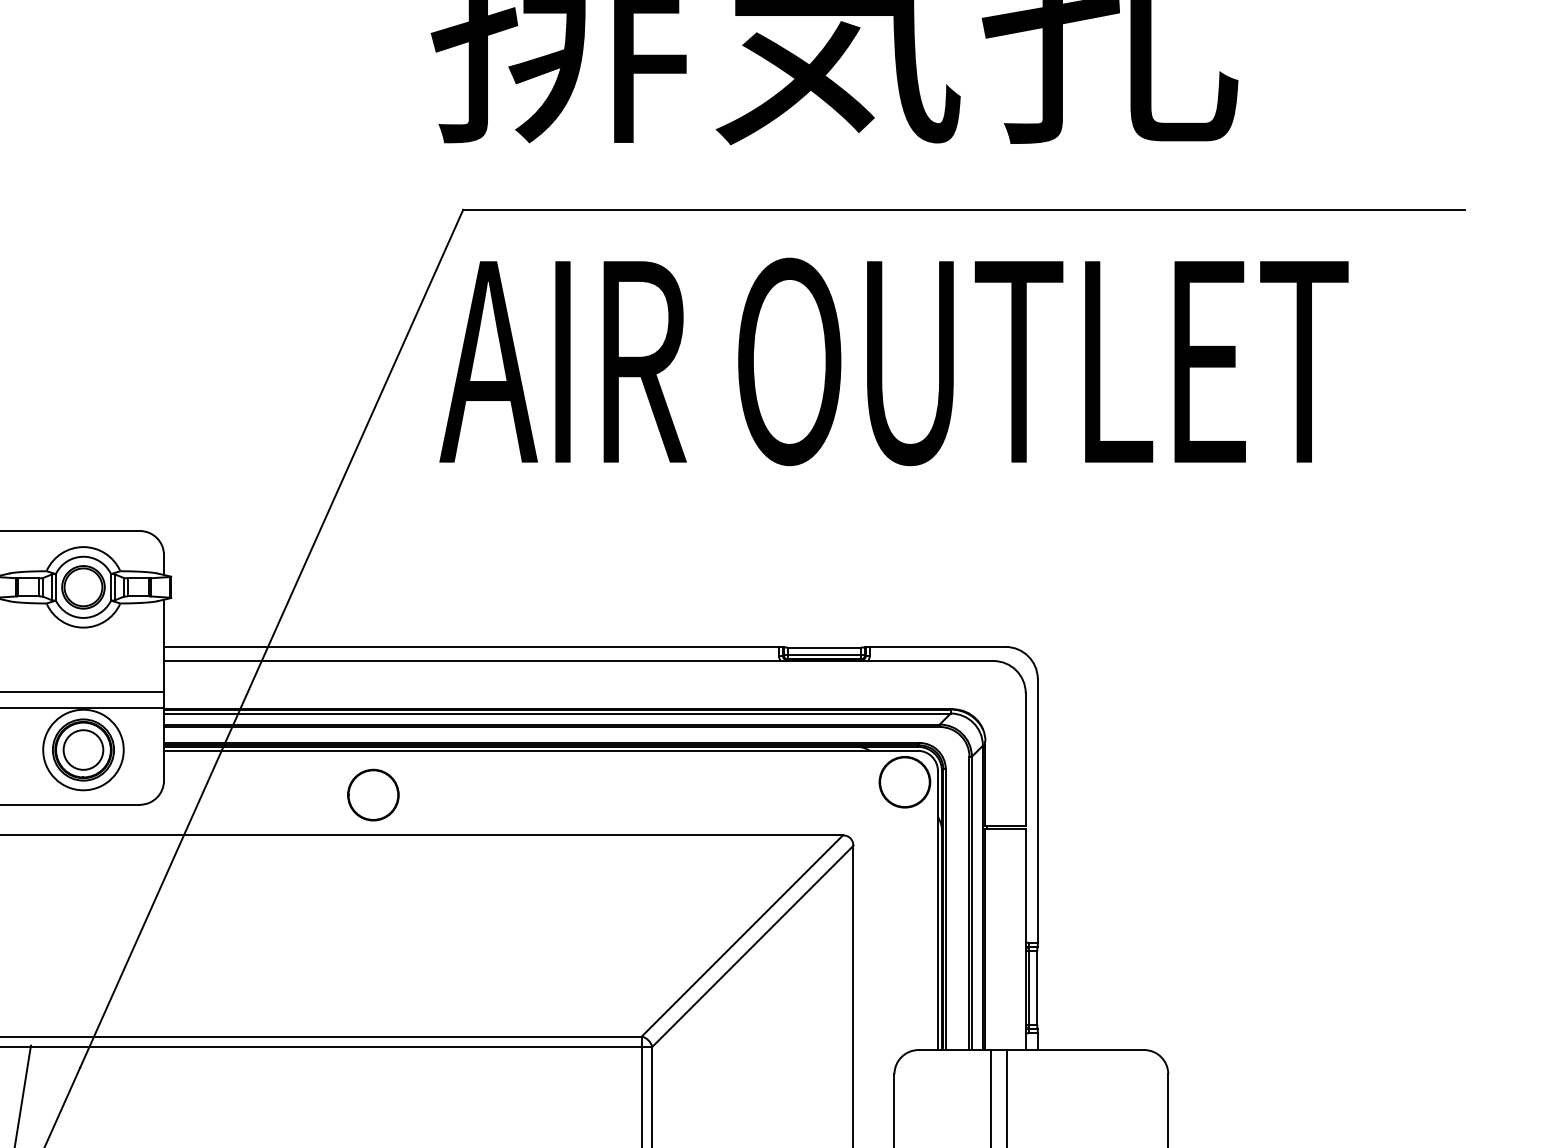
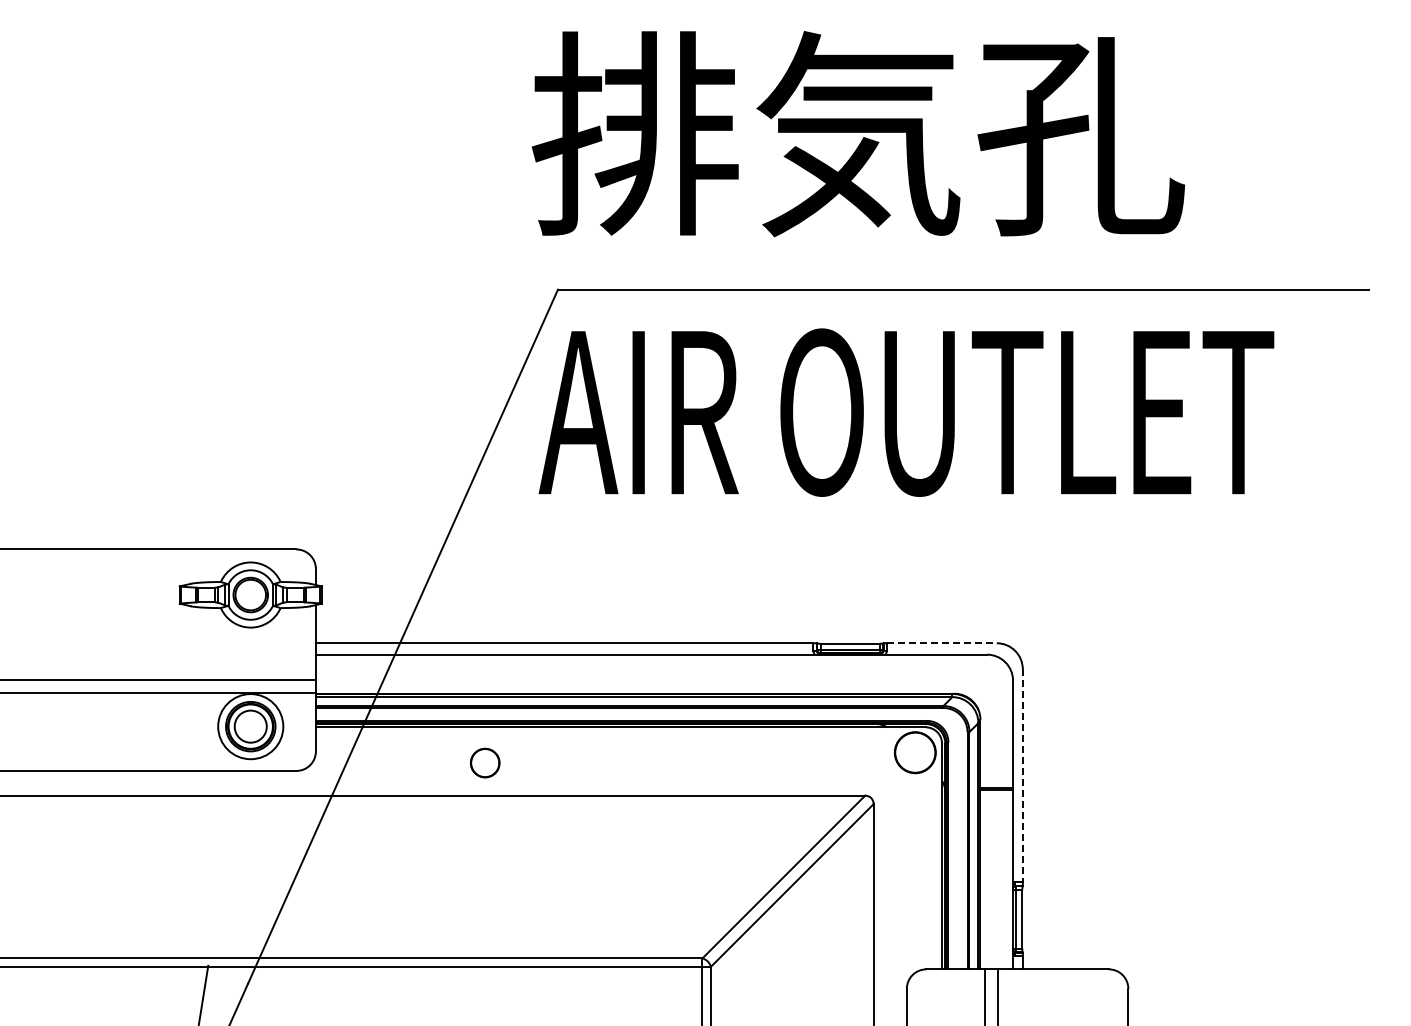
line: (937, 647) -> (941, 643), solid -> dashed
circle: (372, 794) -> (484, 762), size x0.7
line: (1037, 810) -> (1022, 775), solid -> dashed

